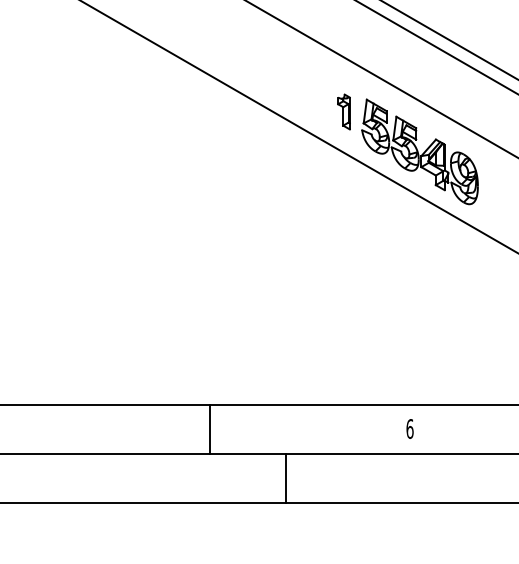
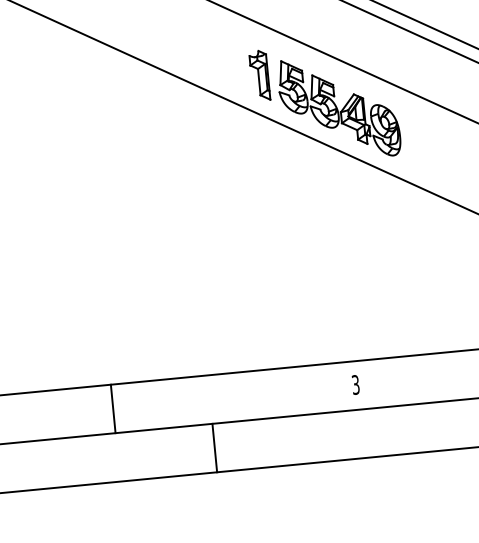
part: (343, 111) -> (259, 75), size x1.43
text: (409, 428) -> (355, 384), 6 -> 3
line: (210, 429) -> (113, 408), moved
line: (285, 477) -> (214, 447), moved

